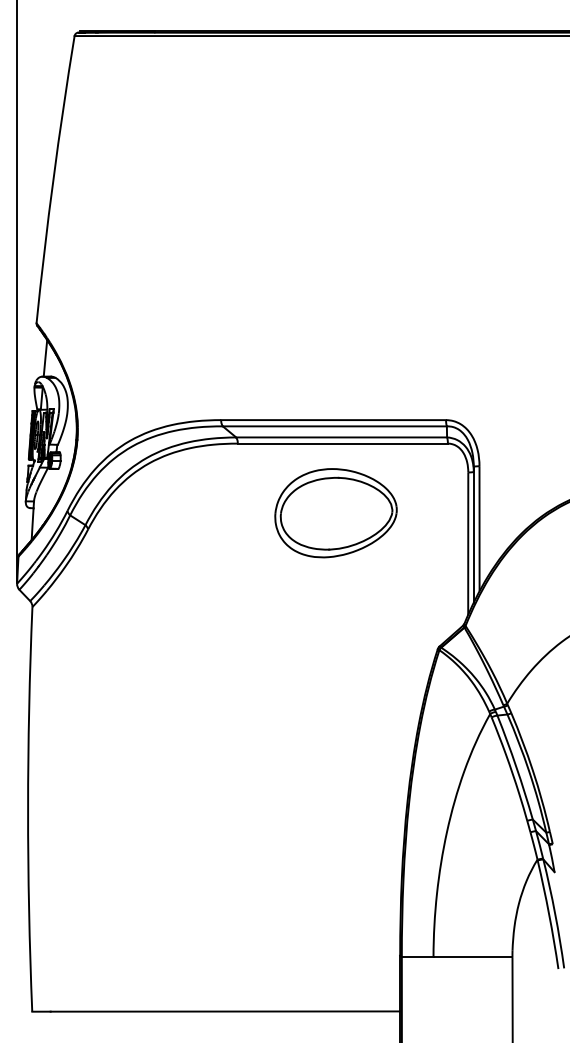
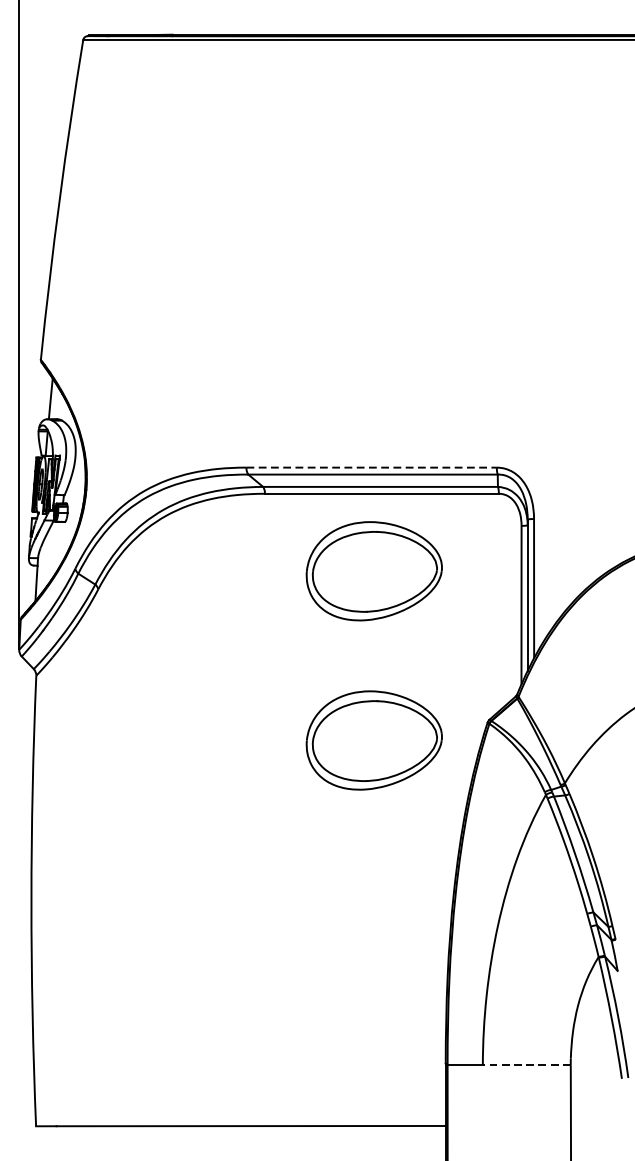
line: (334, 420) -> (372, 468), solid -> dashed
part: (335, 665) -> (373, 740), added
line: (472, 956) -> (526, 1064), solid -> dashed

